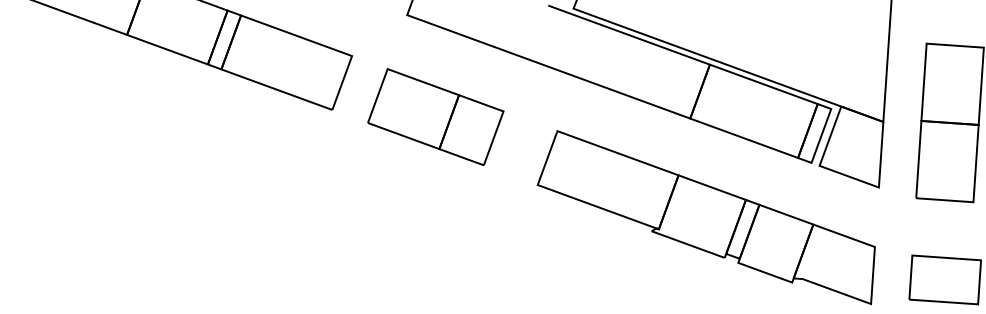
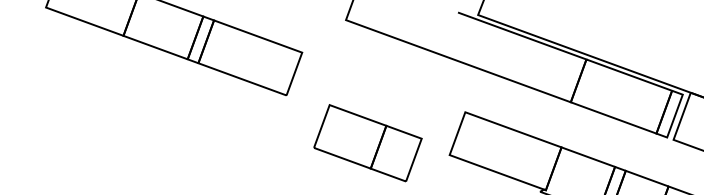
part: (435, 116) -> (367, 142), moved

